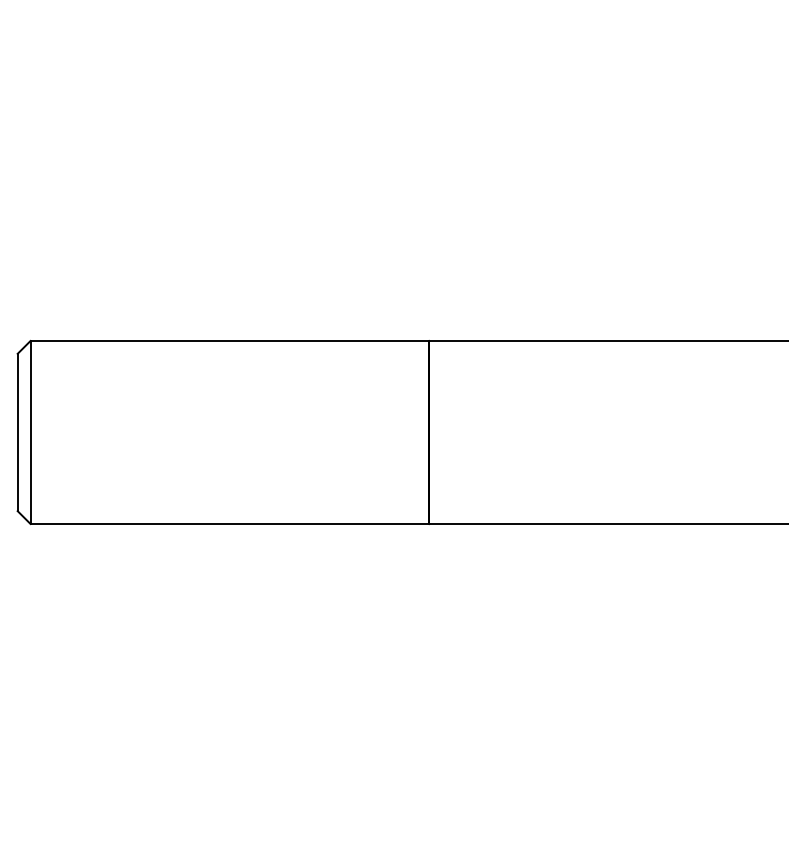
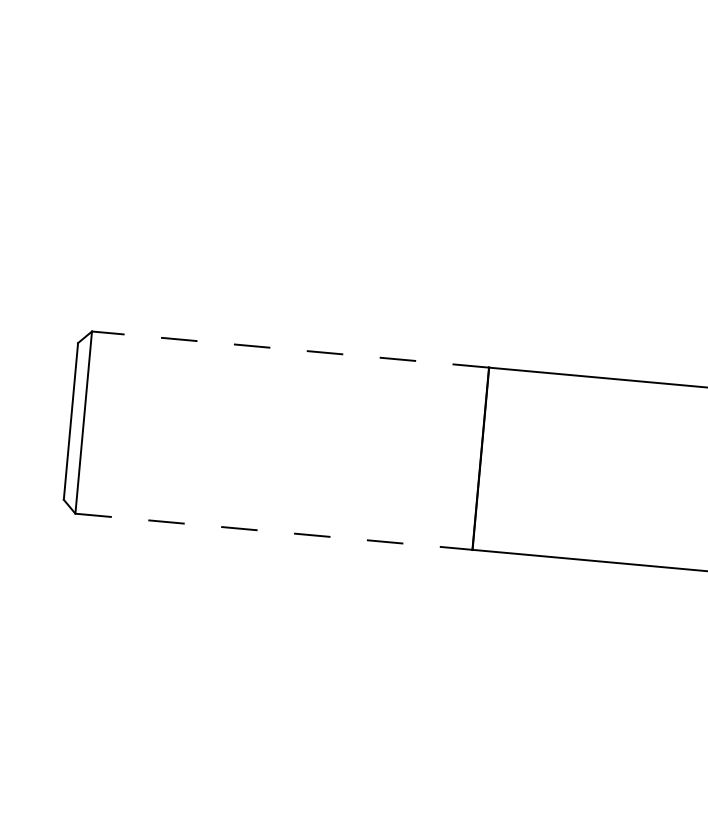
line: (229, 341) -> (290, 350), solid -> dashed
line: (230, 523) -> (274, 531), solid -> dashed

